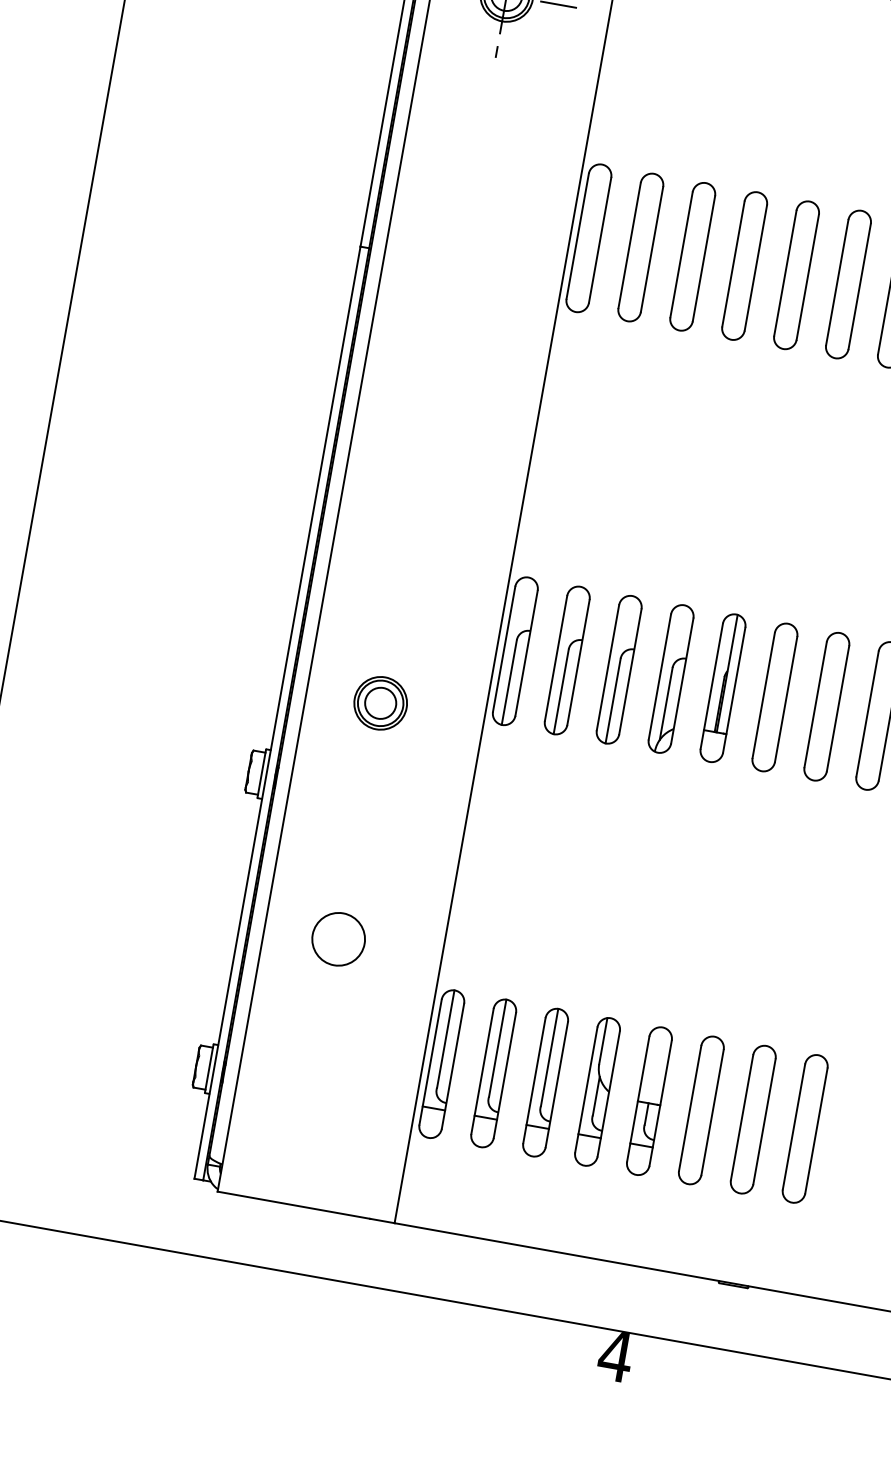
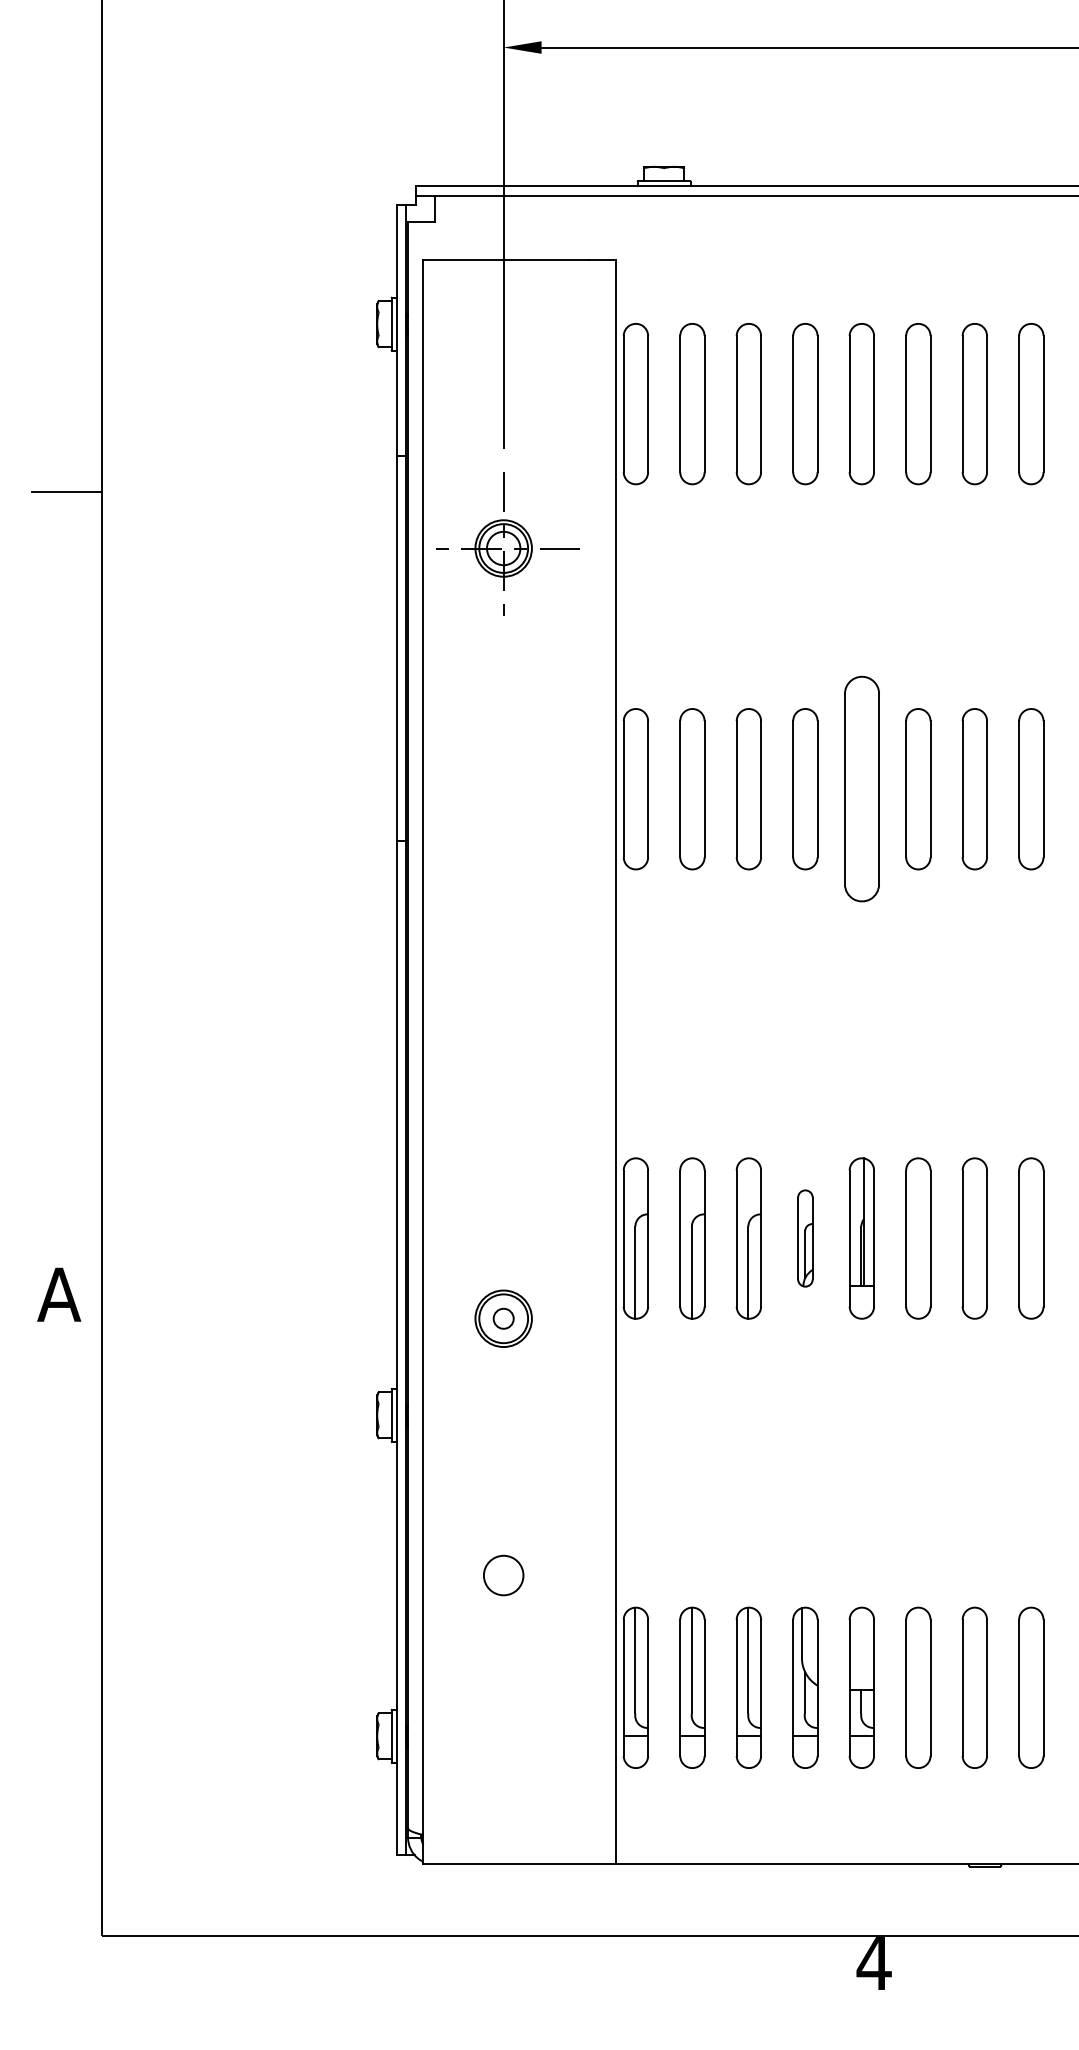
part: (796, 275) -> (861, 789), size x1.4
part: (671, 678) -> (805, 1238), size x0.6
circle: (380, 703) -> (503, 1318), size x0.6
circle: (338, 939) -> (503, 1575), size x0.7

